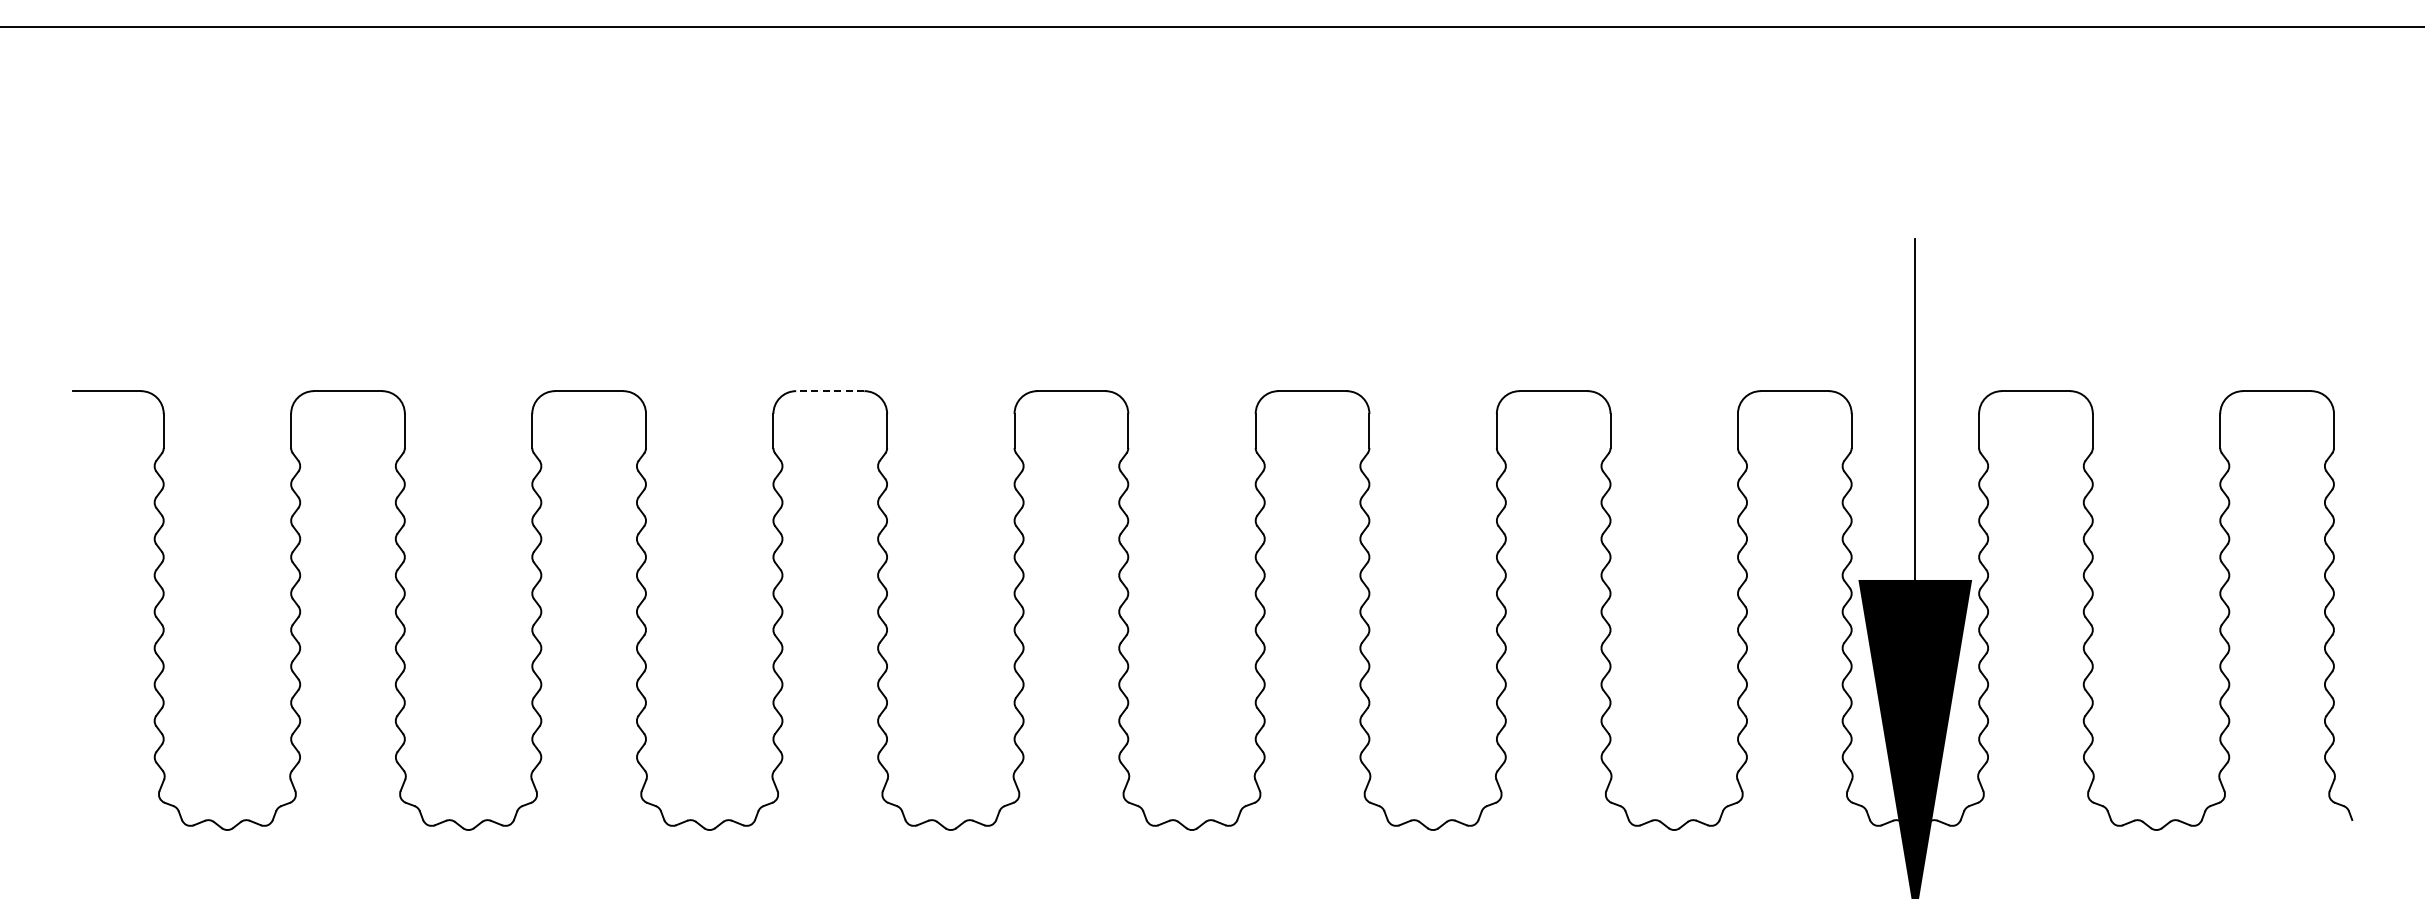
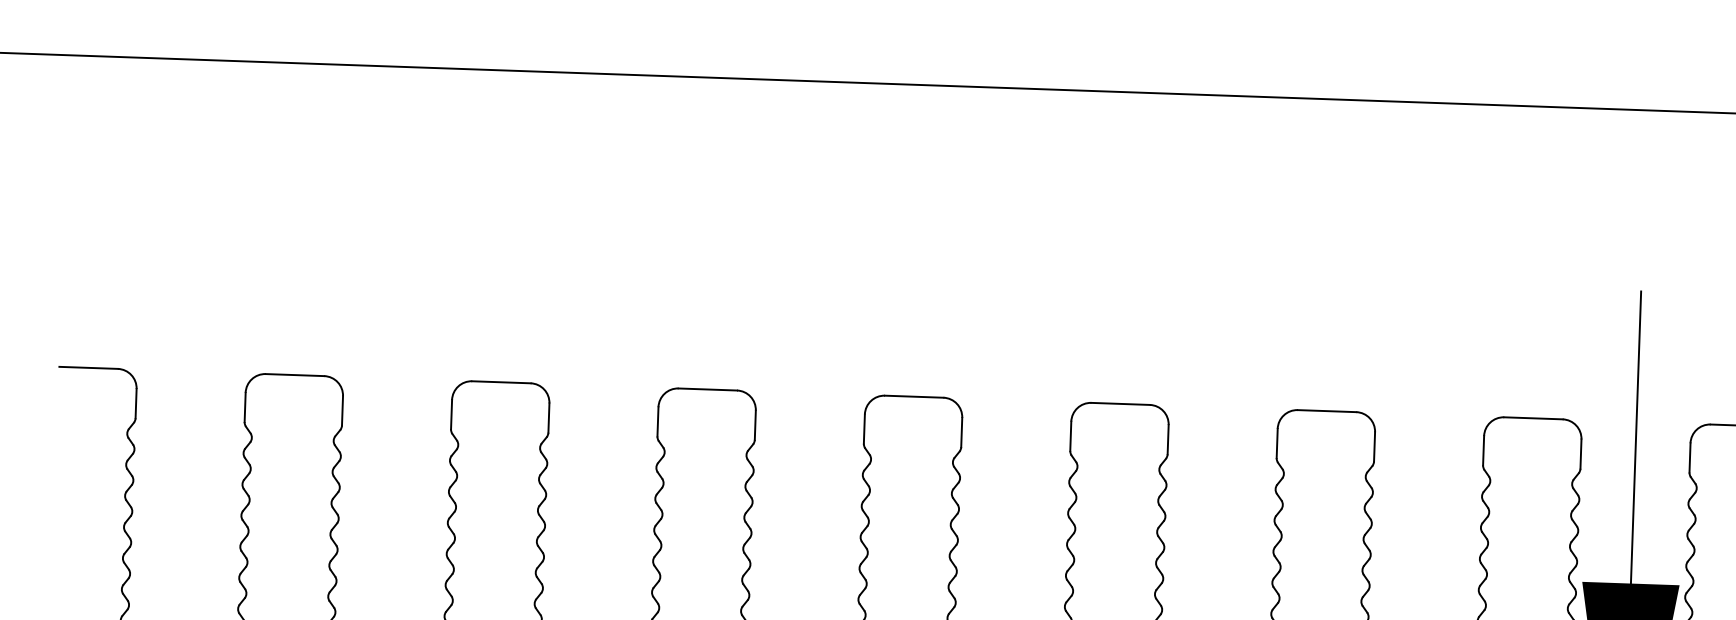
line: (829, 391) -> (707, 389), dashed -> solid

